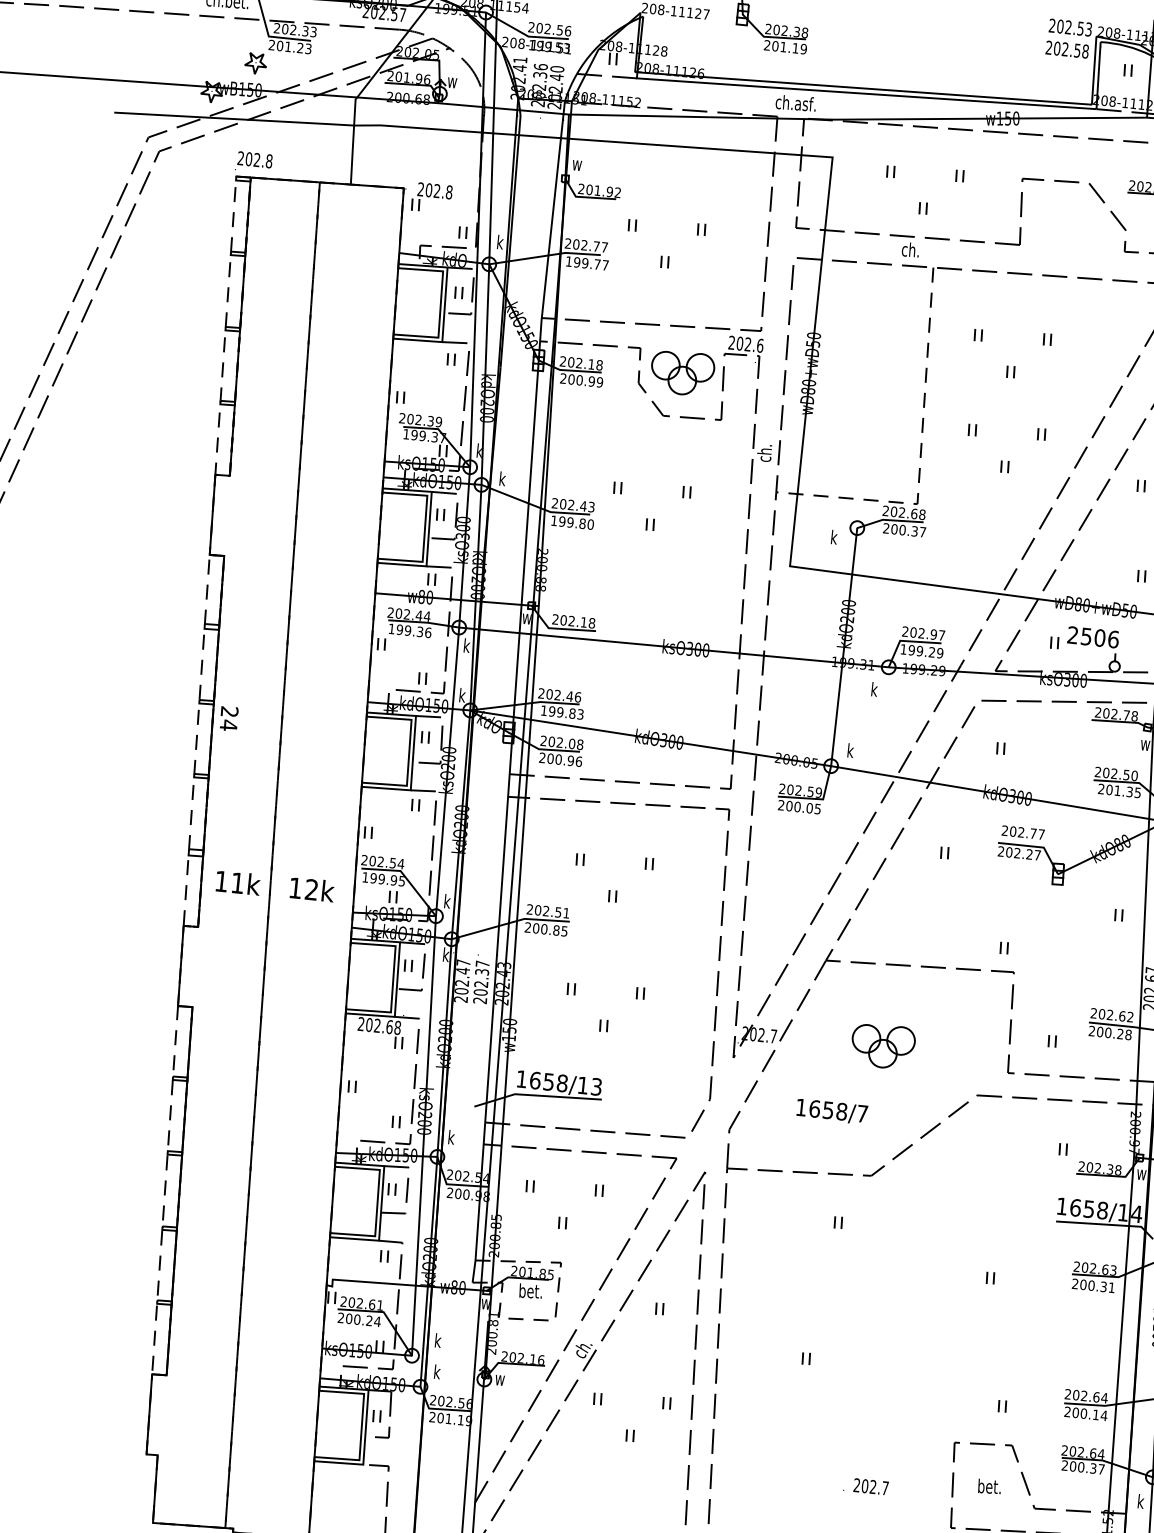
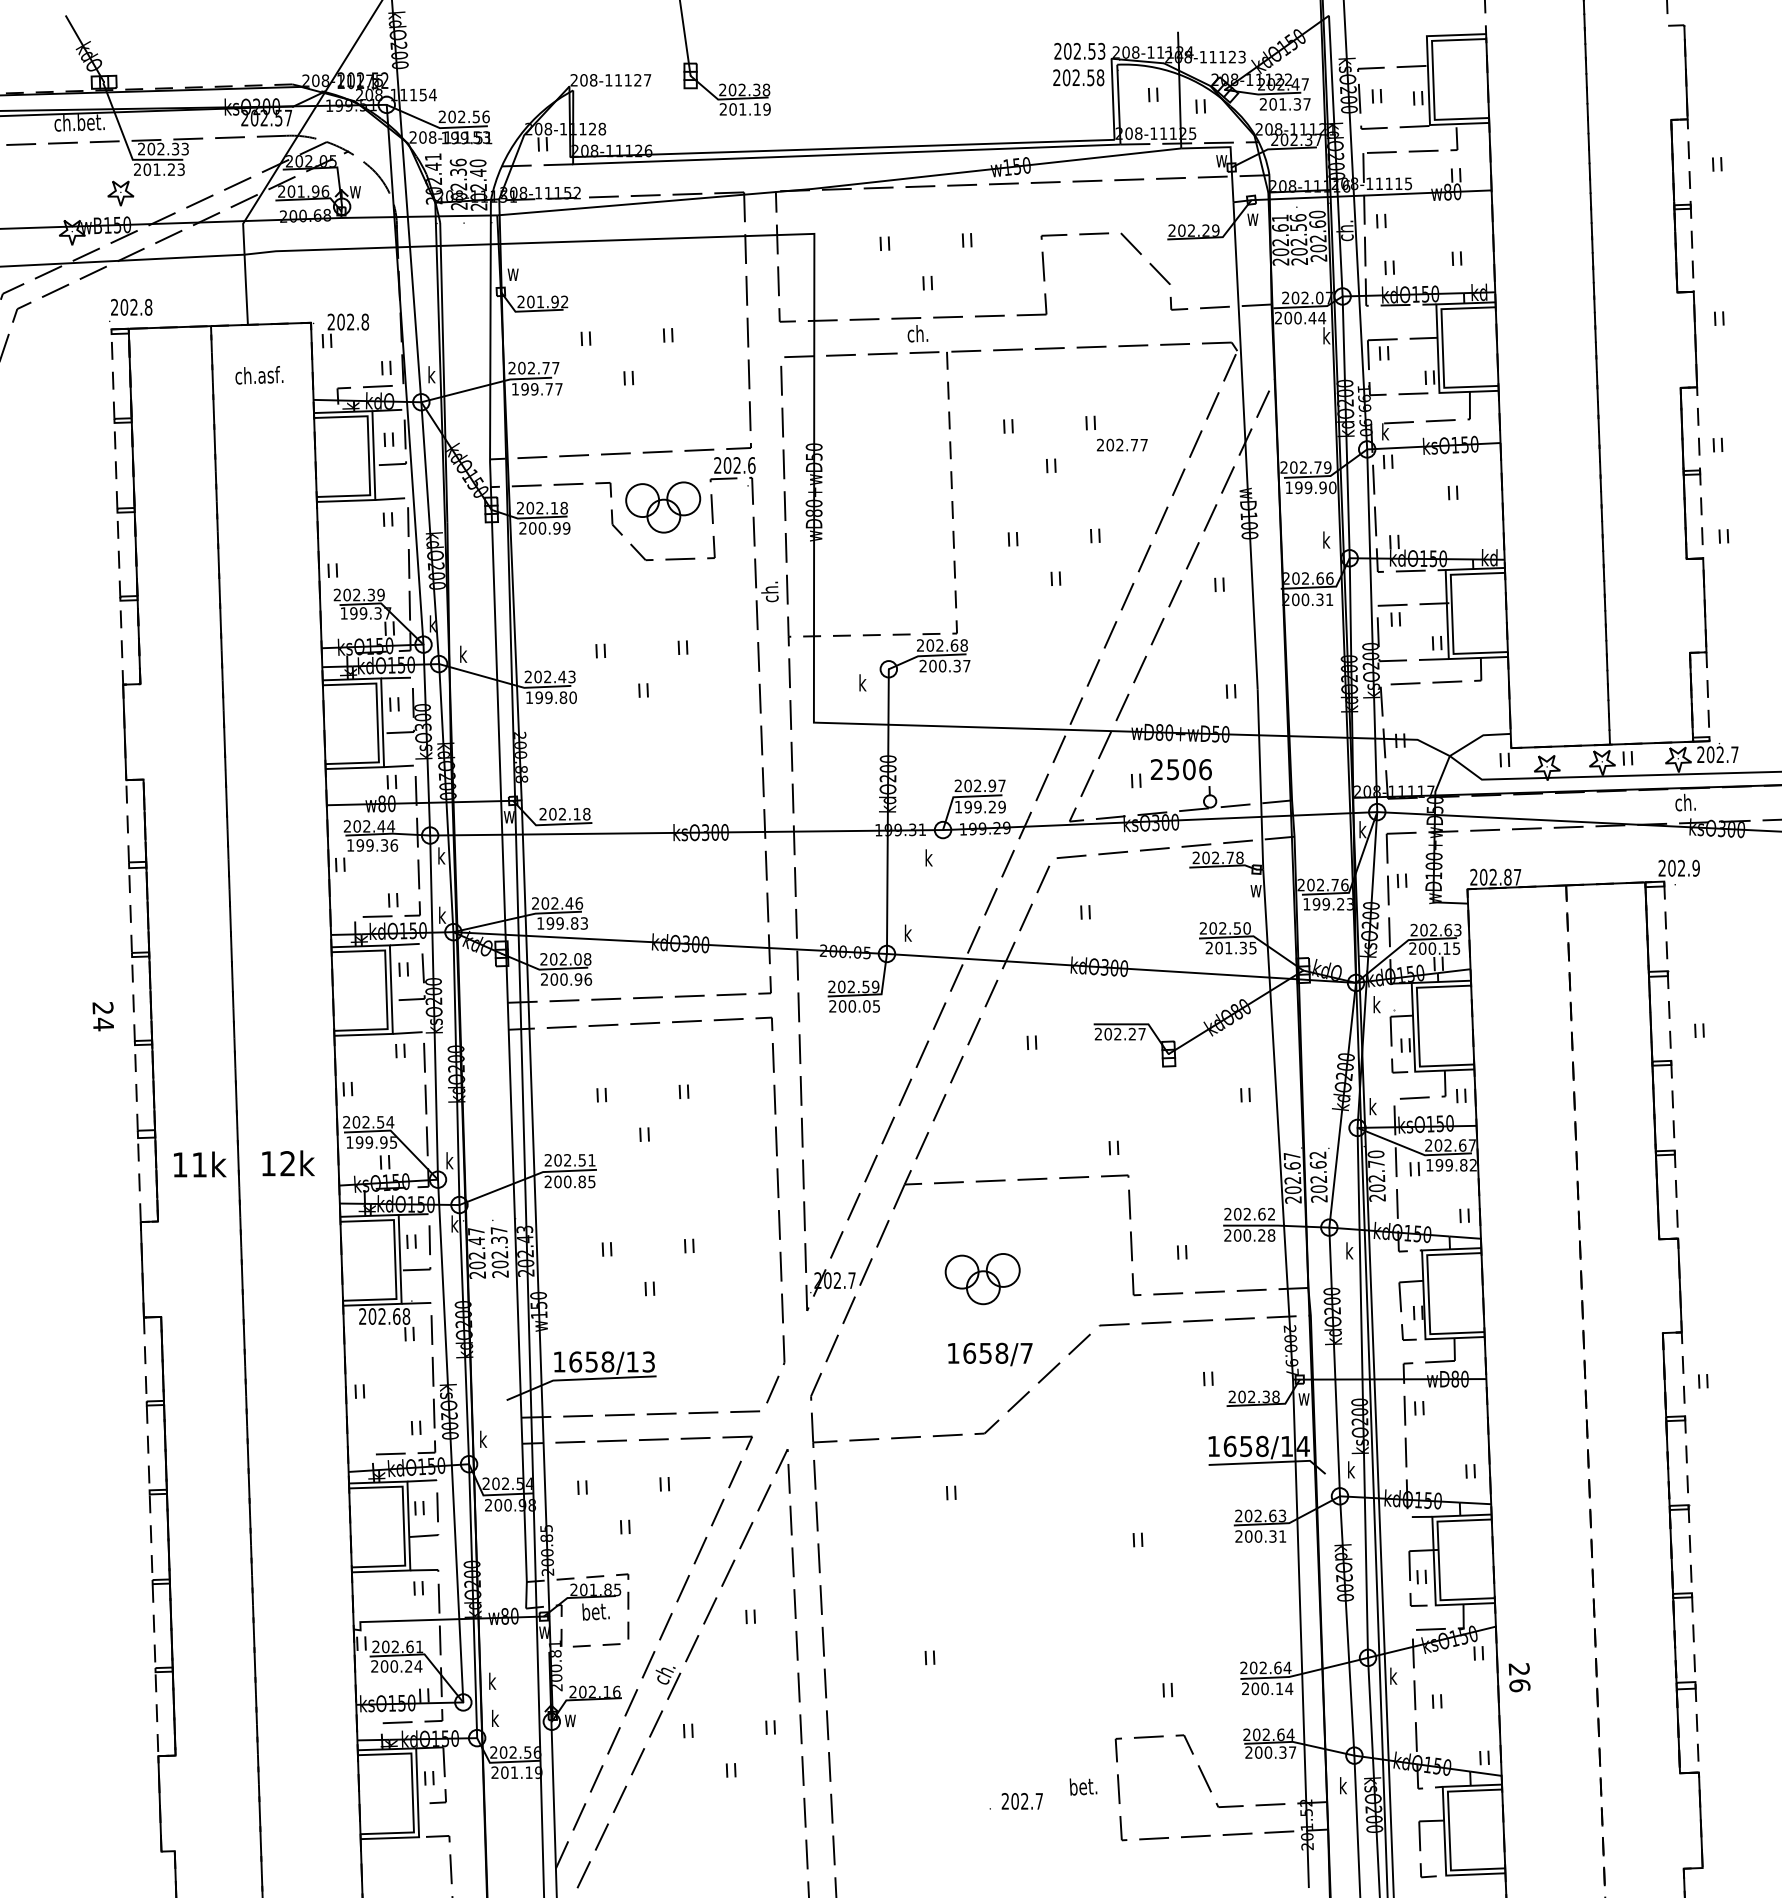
text: (796, 103) -> (259, 375), moved
text: (228, 718) -> (102, 1016), moved
text: (1022, 832) -> (1121, 444), moved
text: (832, 1111) -> (990, 1354), moved
text: (989, 1486) -> (1083, 1786), moved

